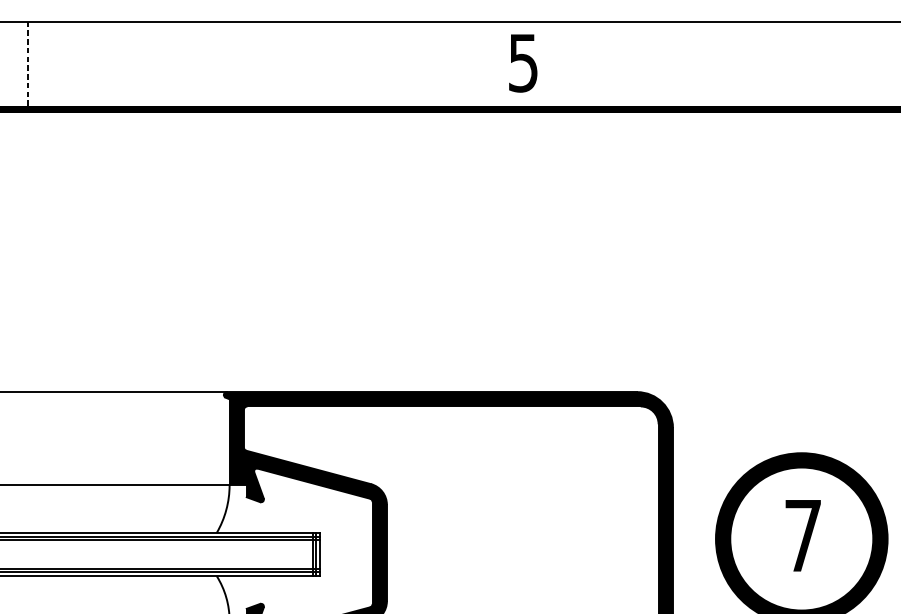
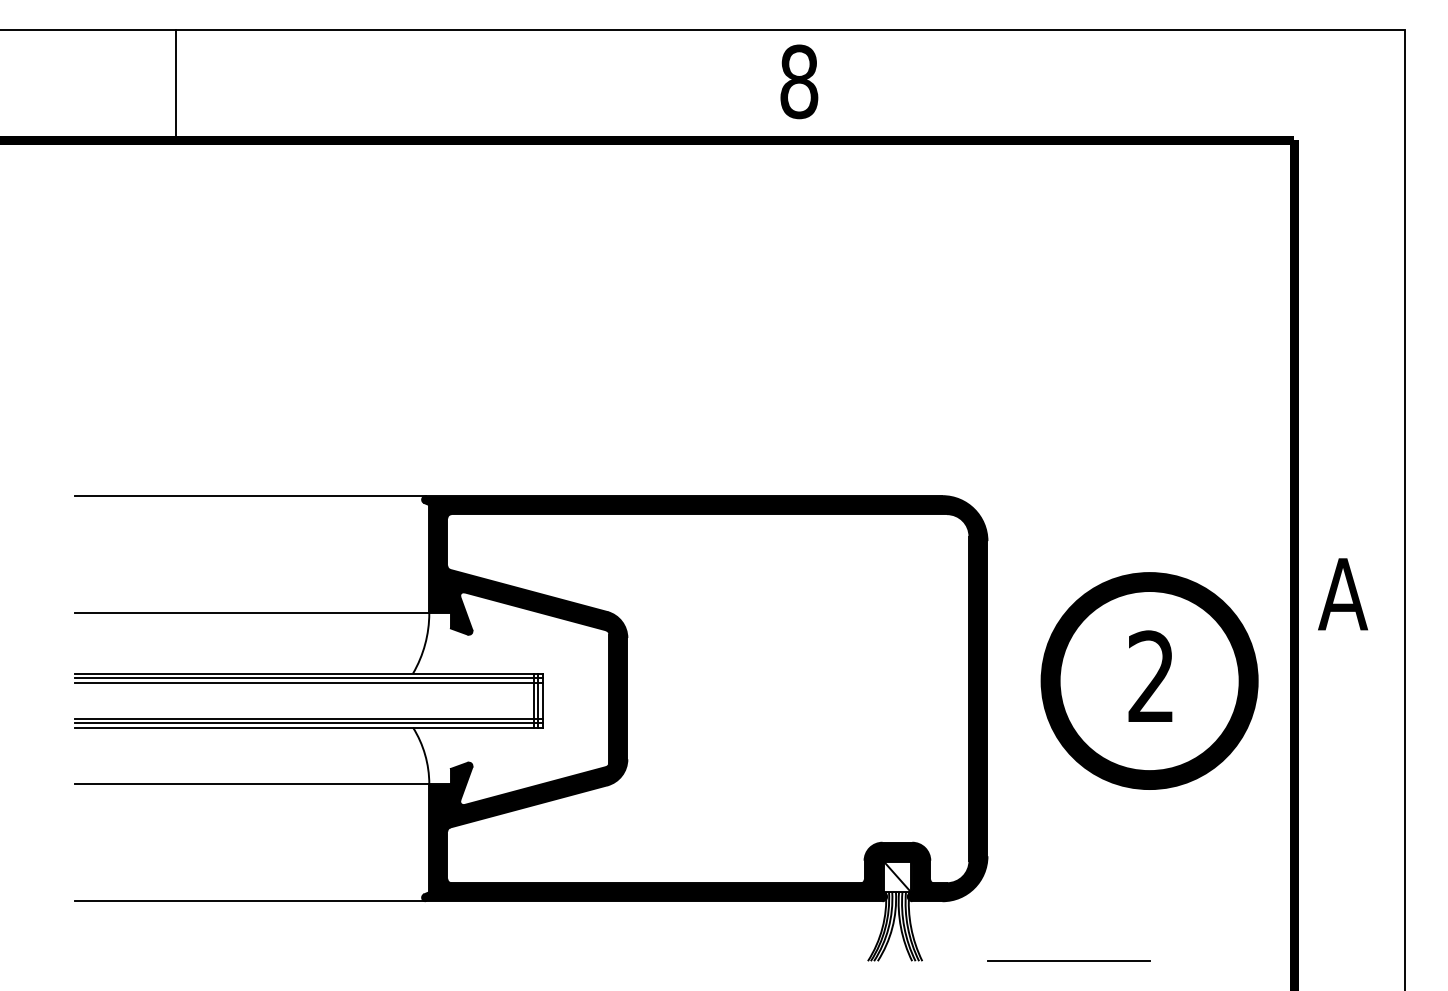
text: (523, 62) -> (799, 81), 5 -> 8
line: (28, 65) -> (175, 85), dashed -> solid
text: (802, 534) -> (1150, 675), 7 -> 2

